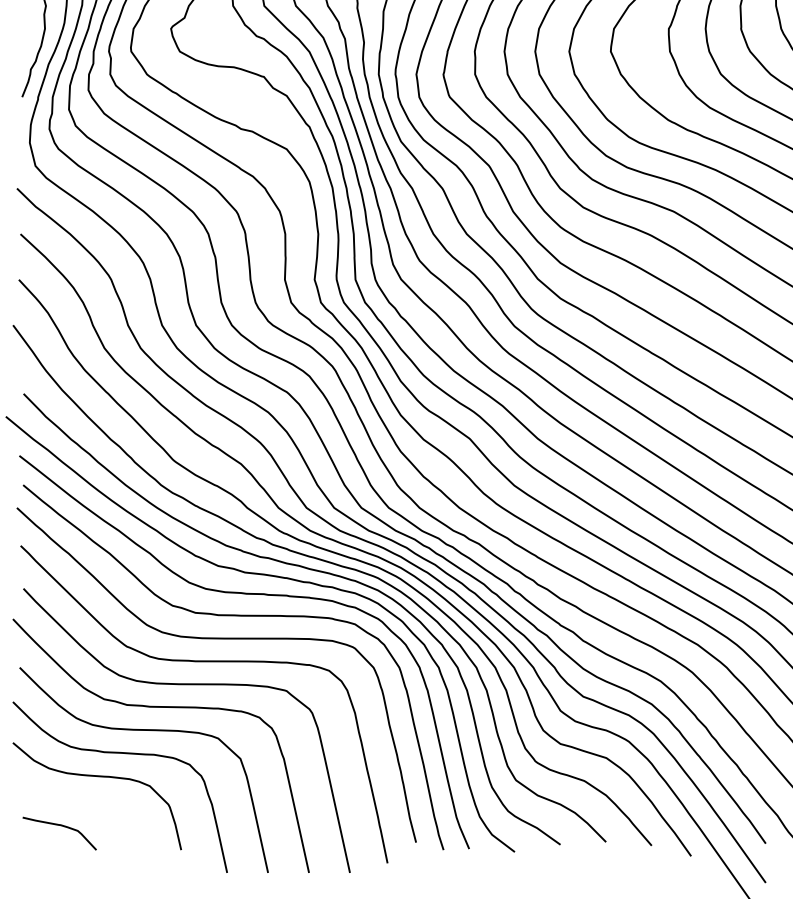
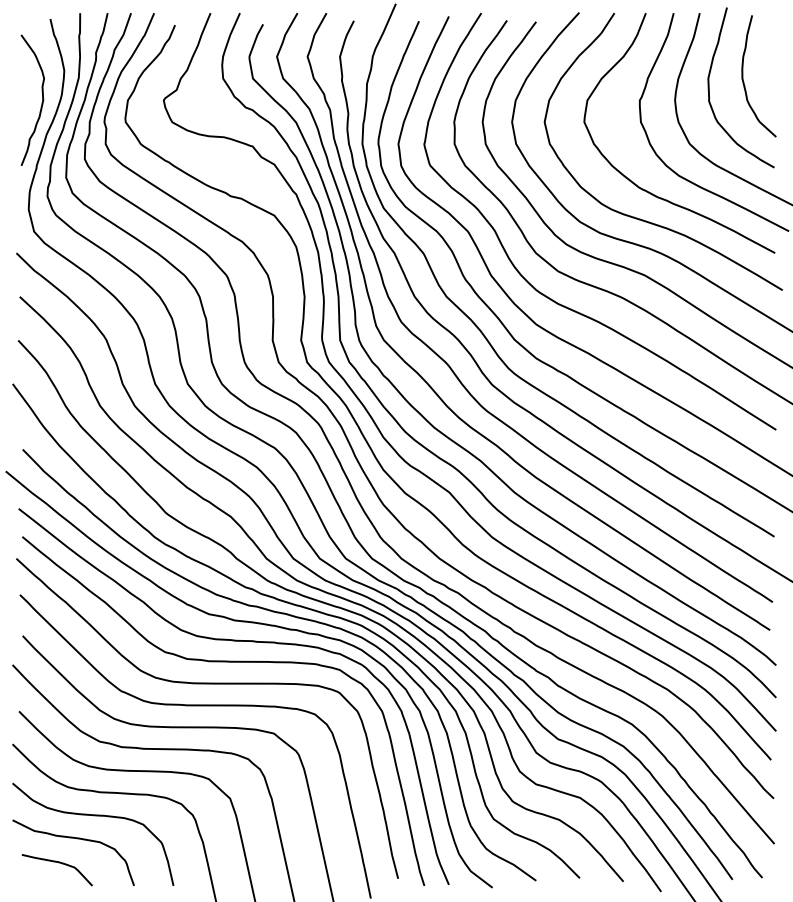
curve: (79, 801) -> (76, 839), added

